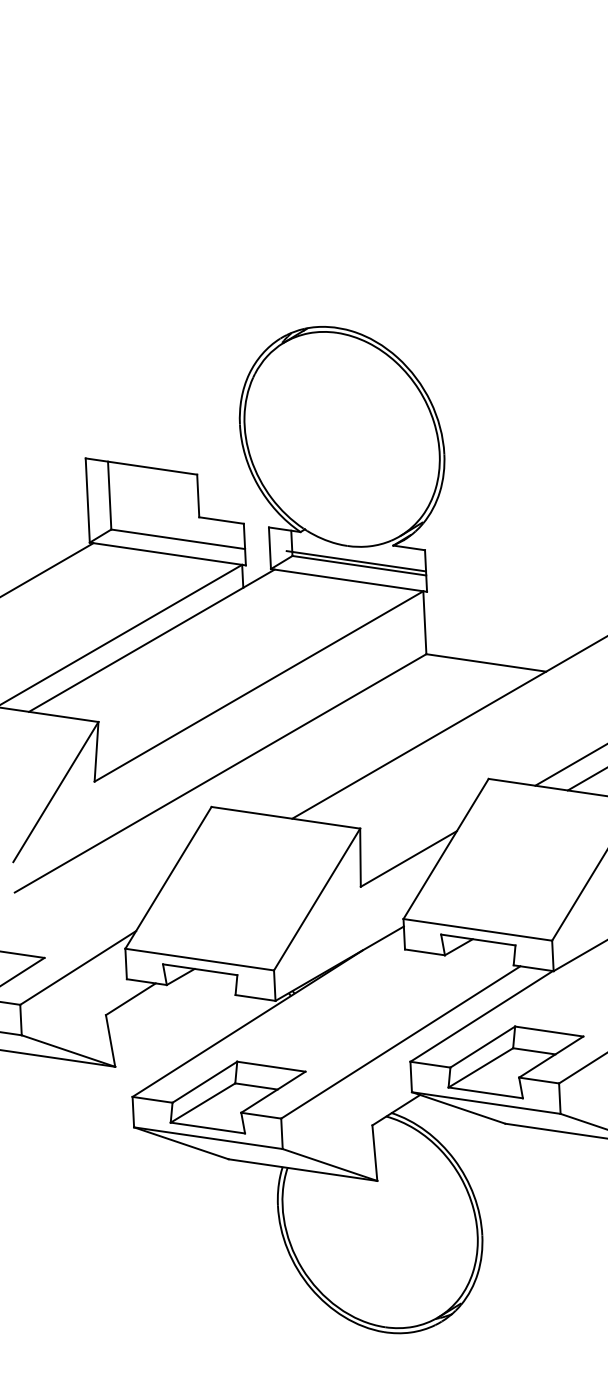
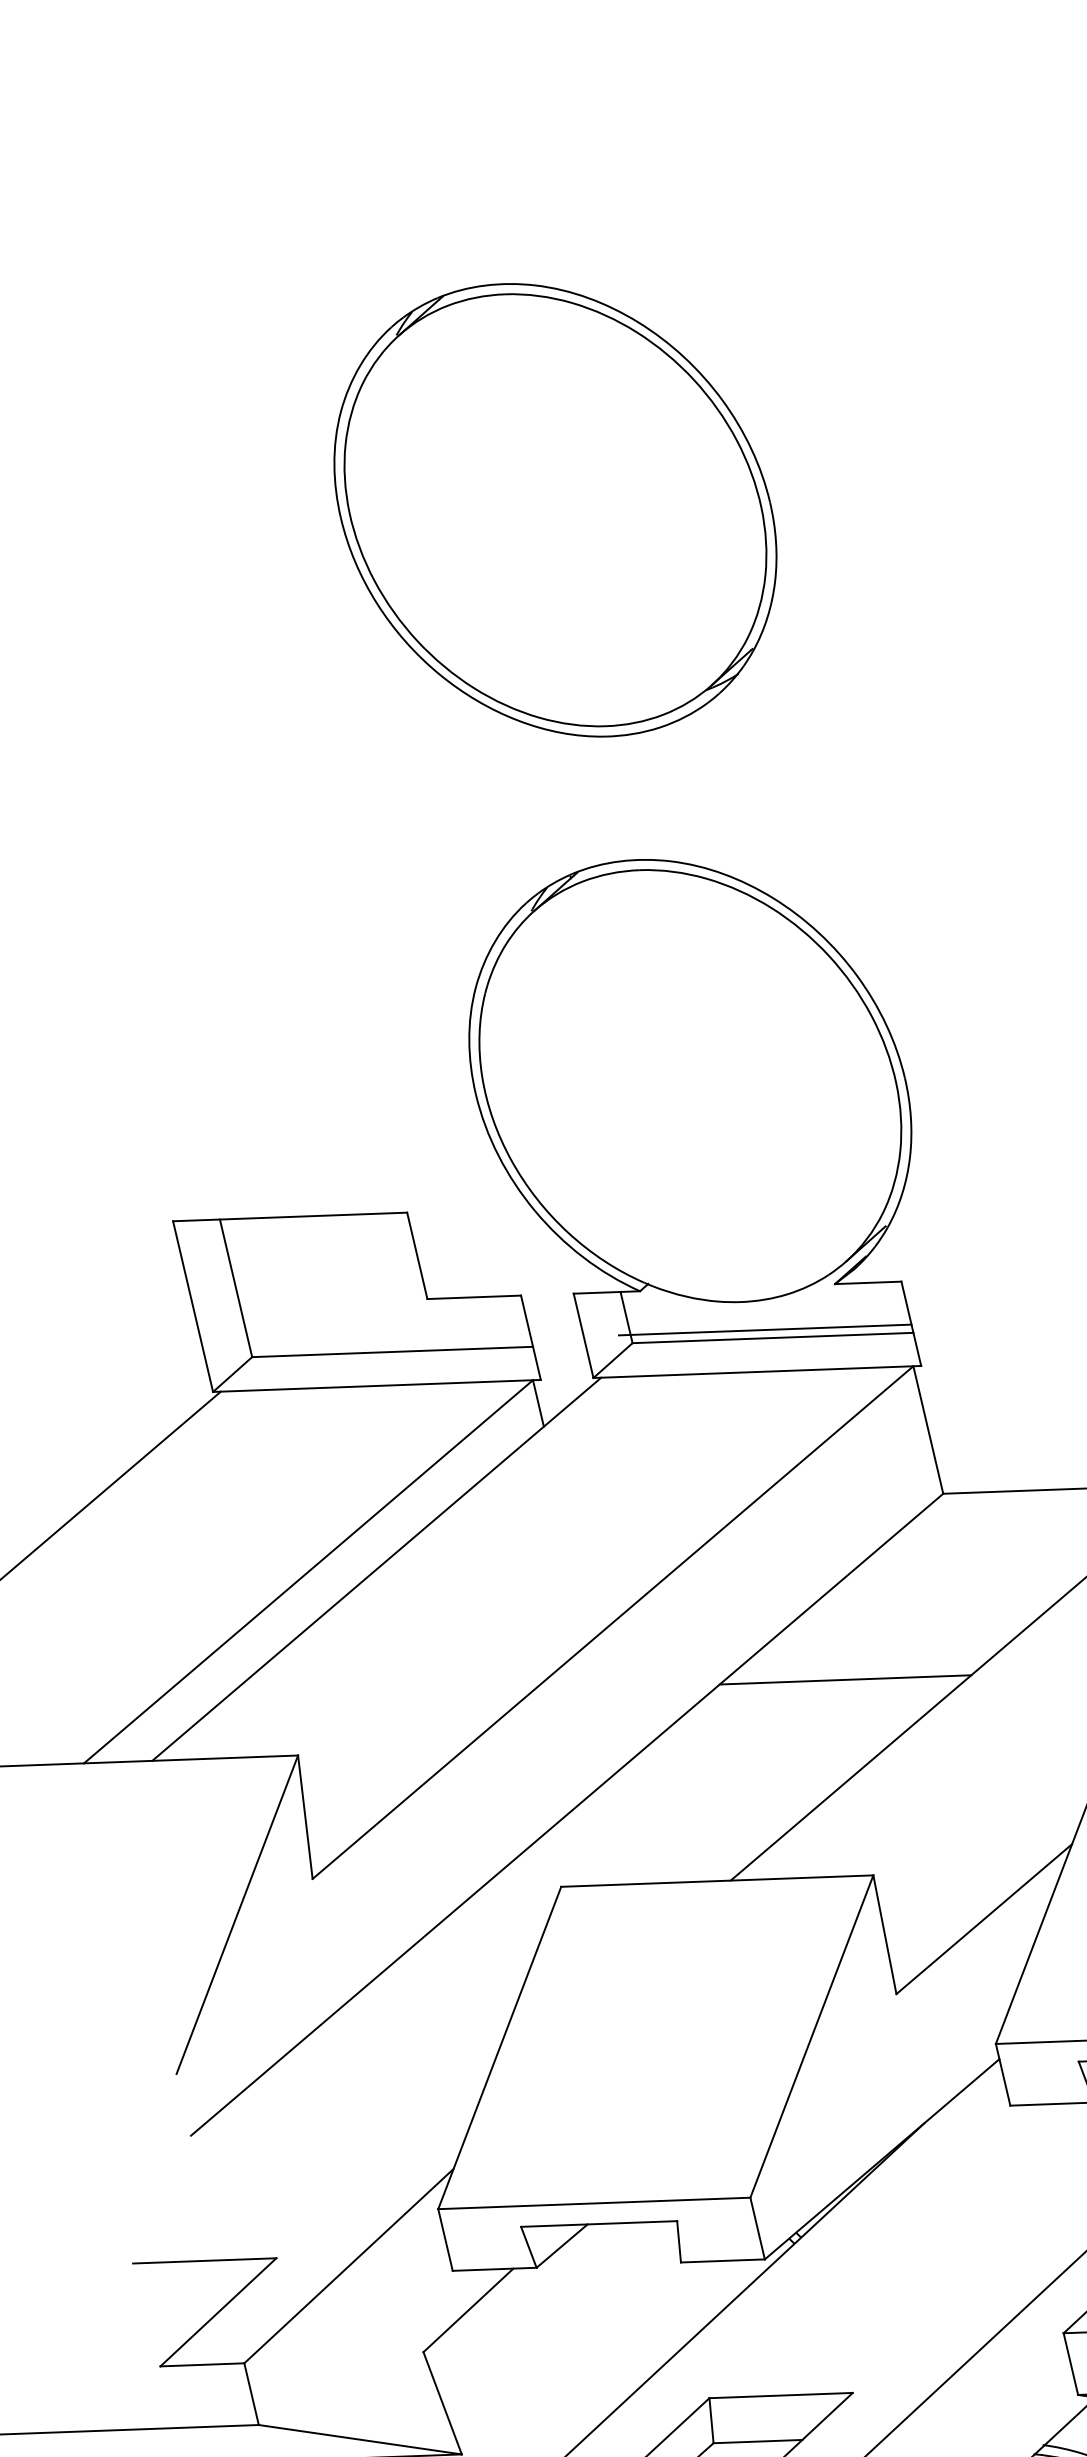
part: (328, 154) -> (555, 508), added
line: (363, 733) -> (844, 1679), added

